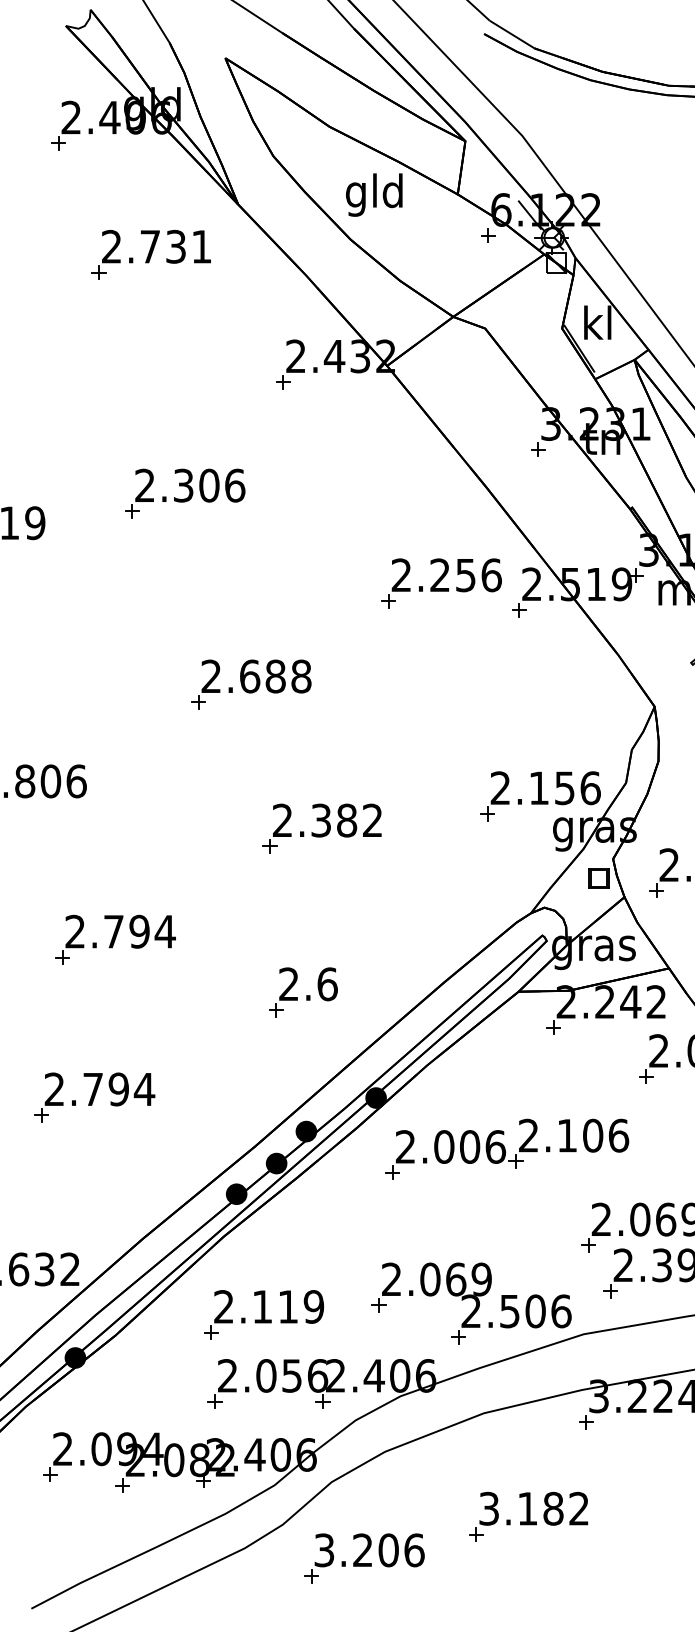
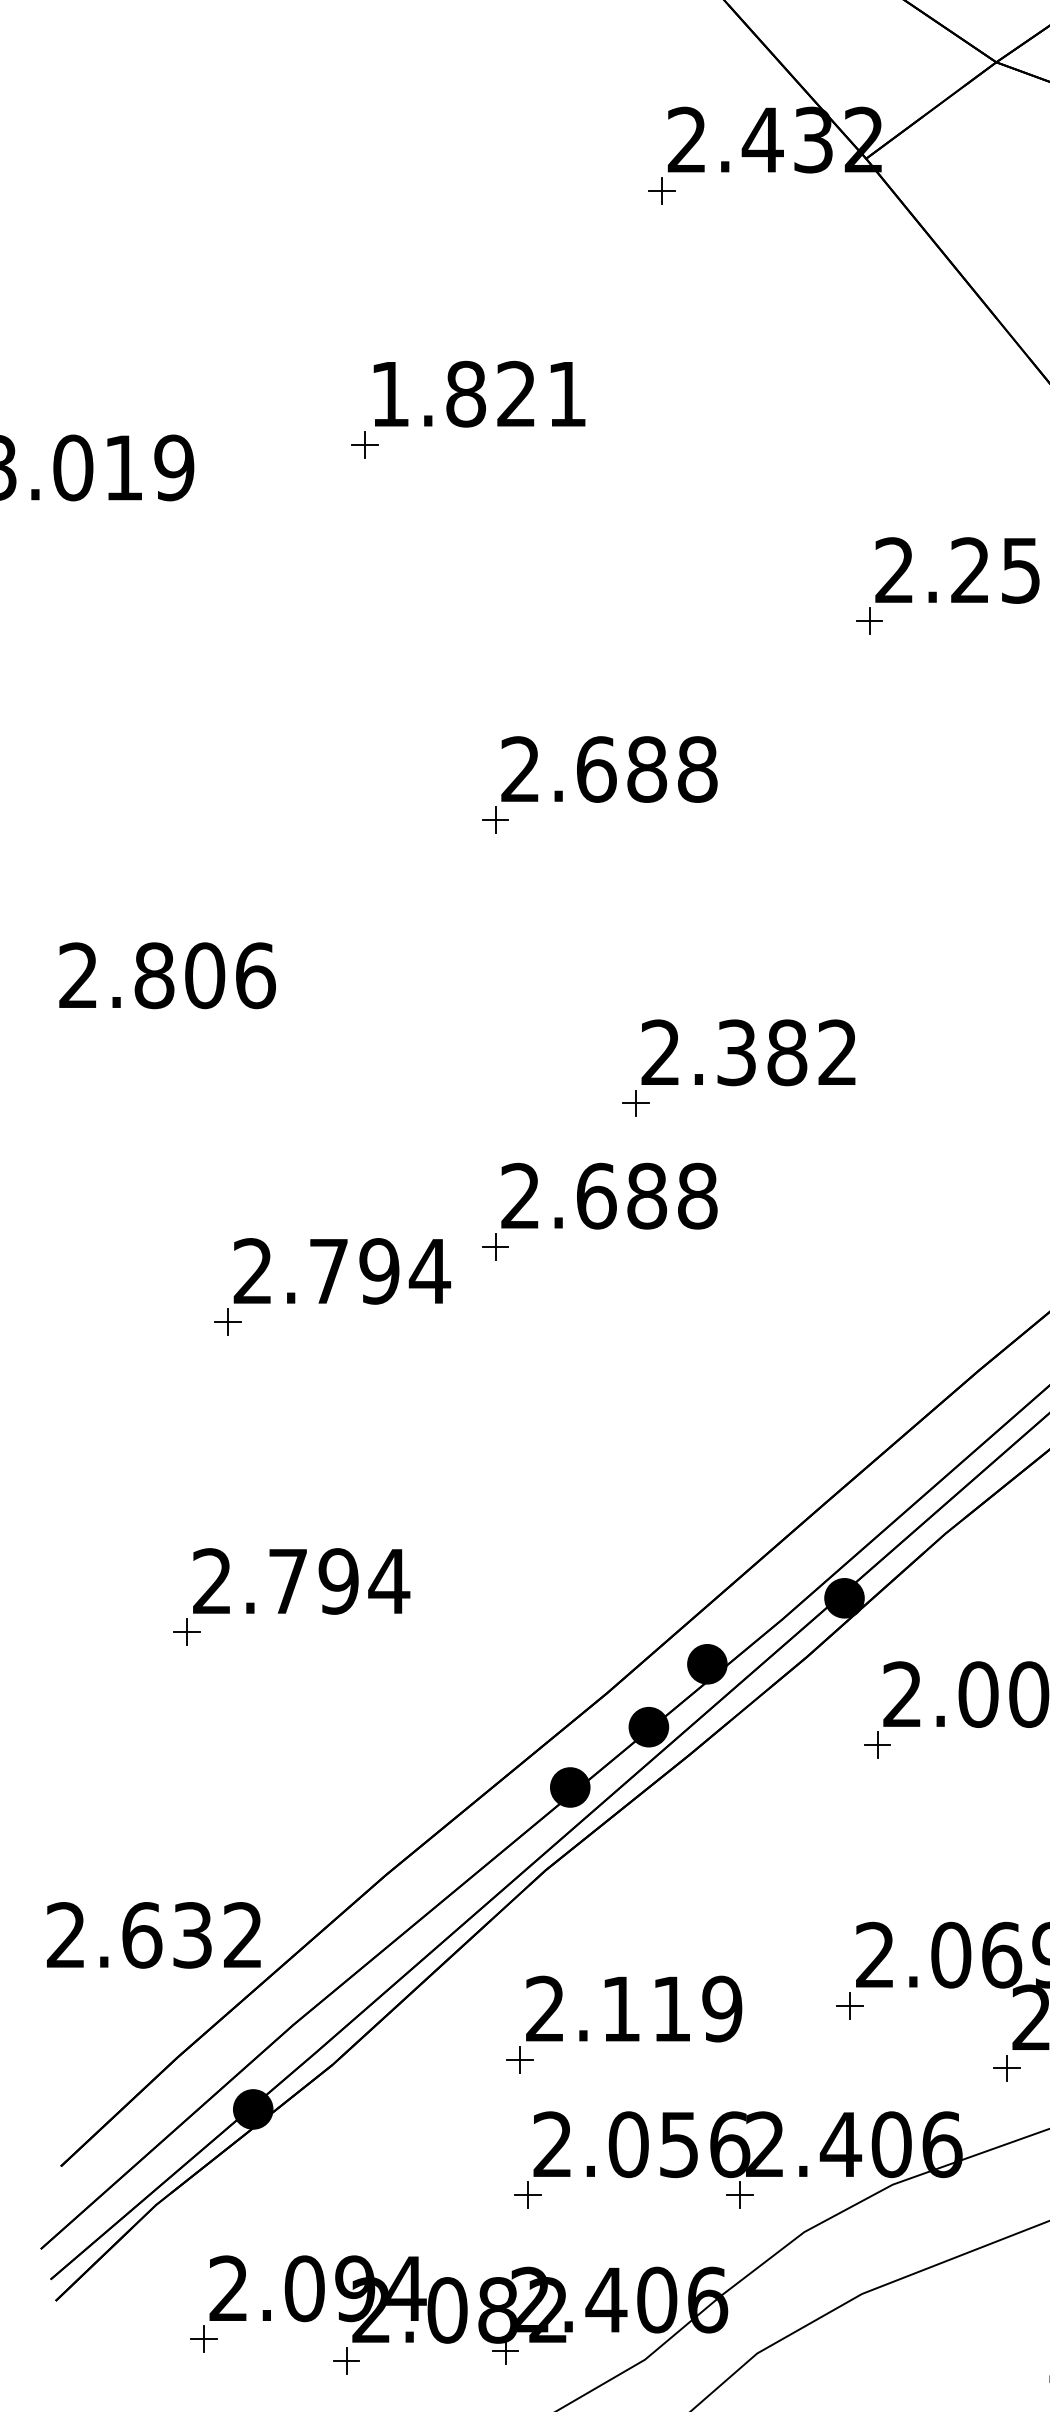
text: (190, 485) -> (479, 393), 2.306 -> 1.821
part: (251, 901) -> (599, 1211), added
part: (303, 992) -> (701, 1390), removed

